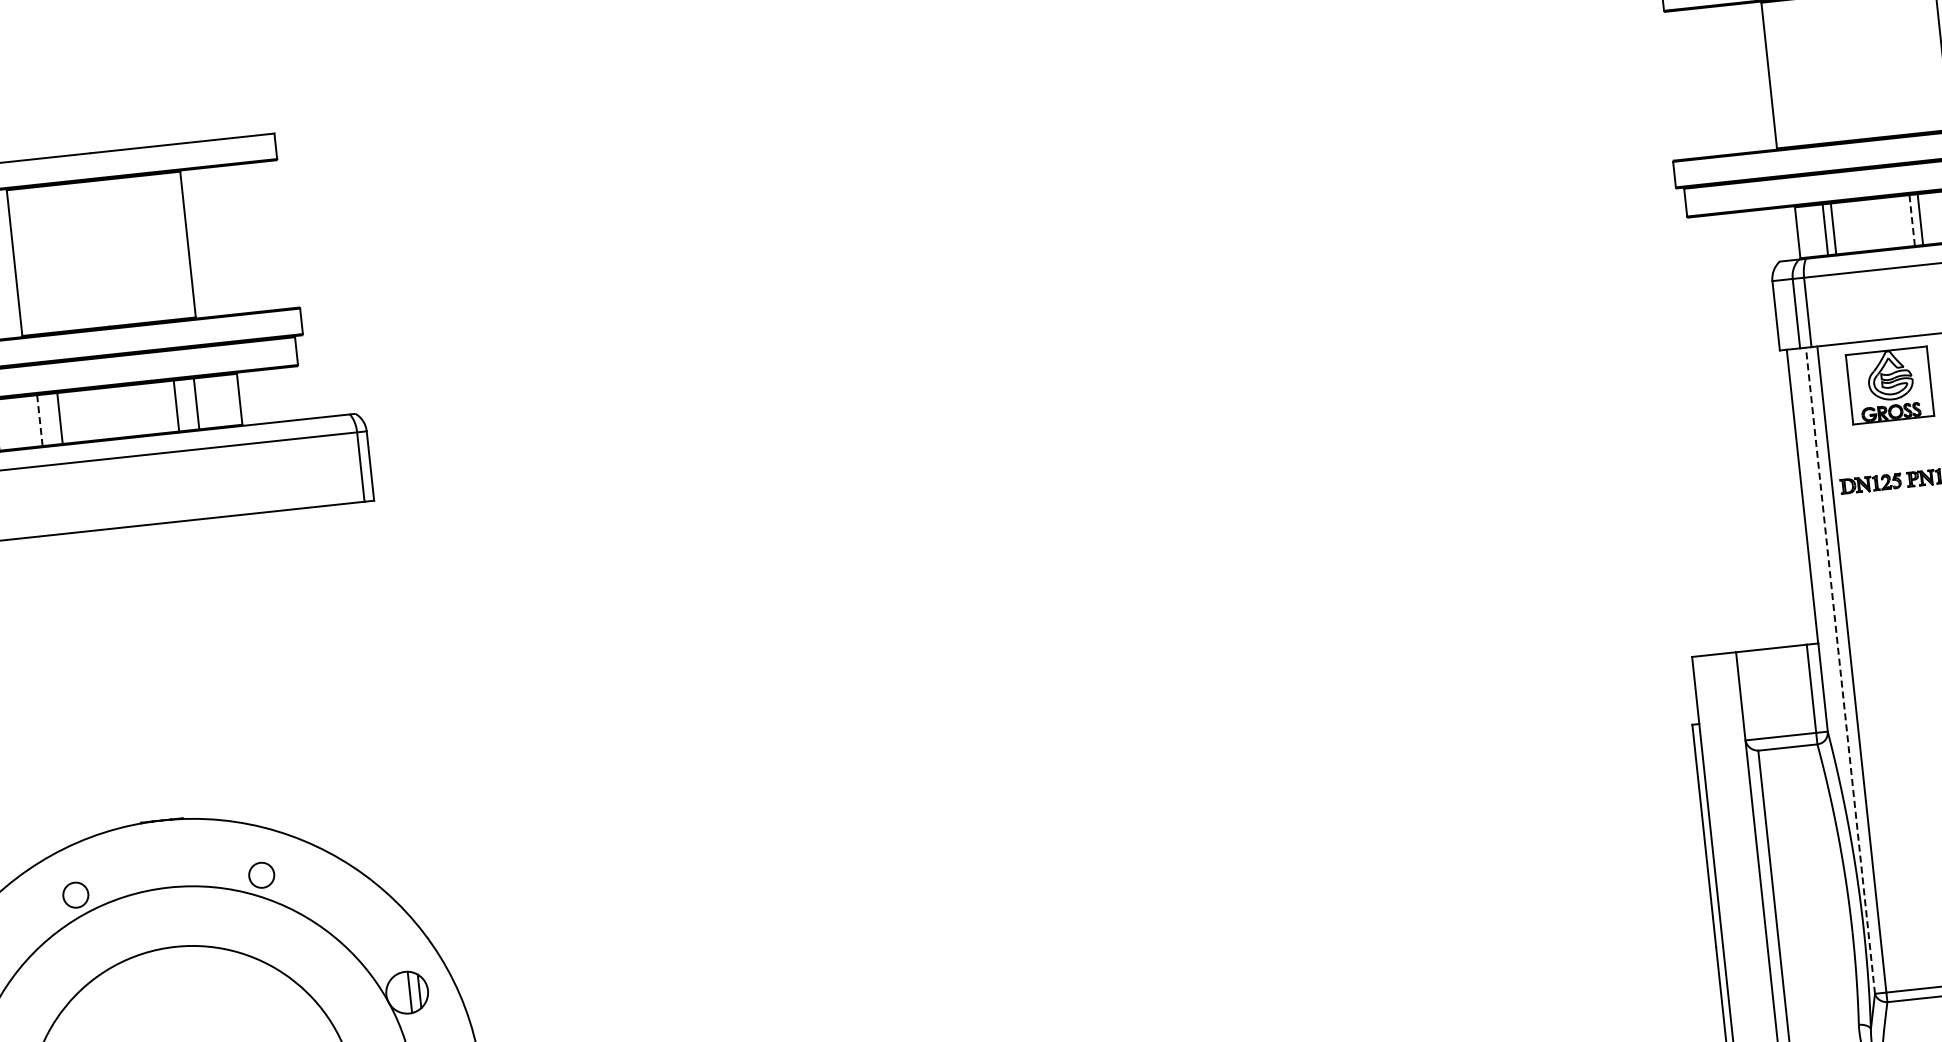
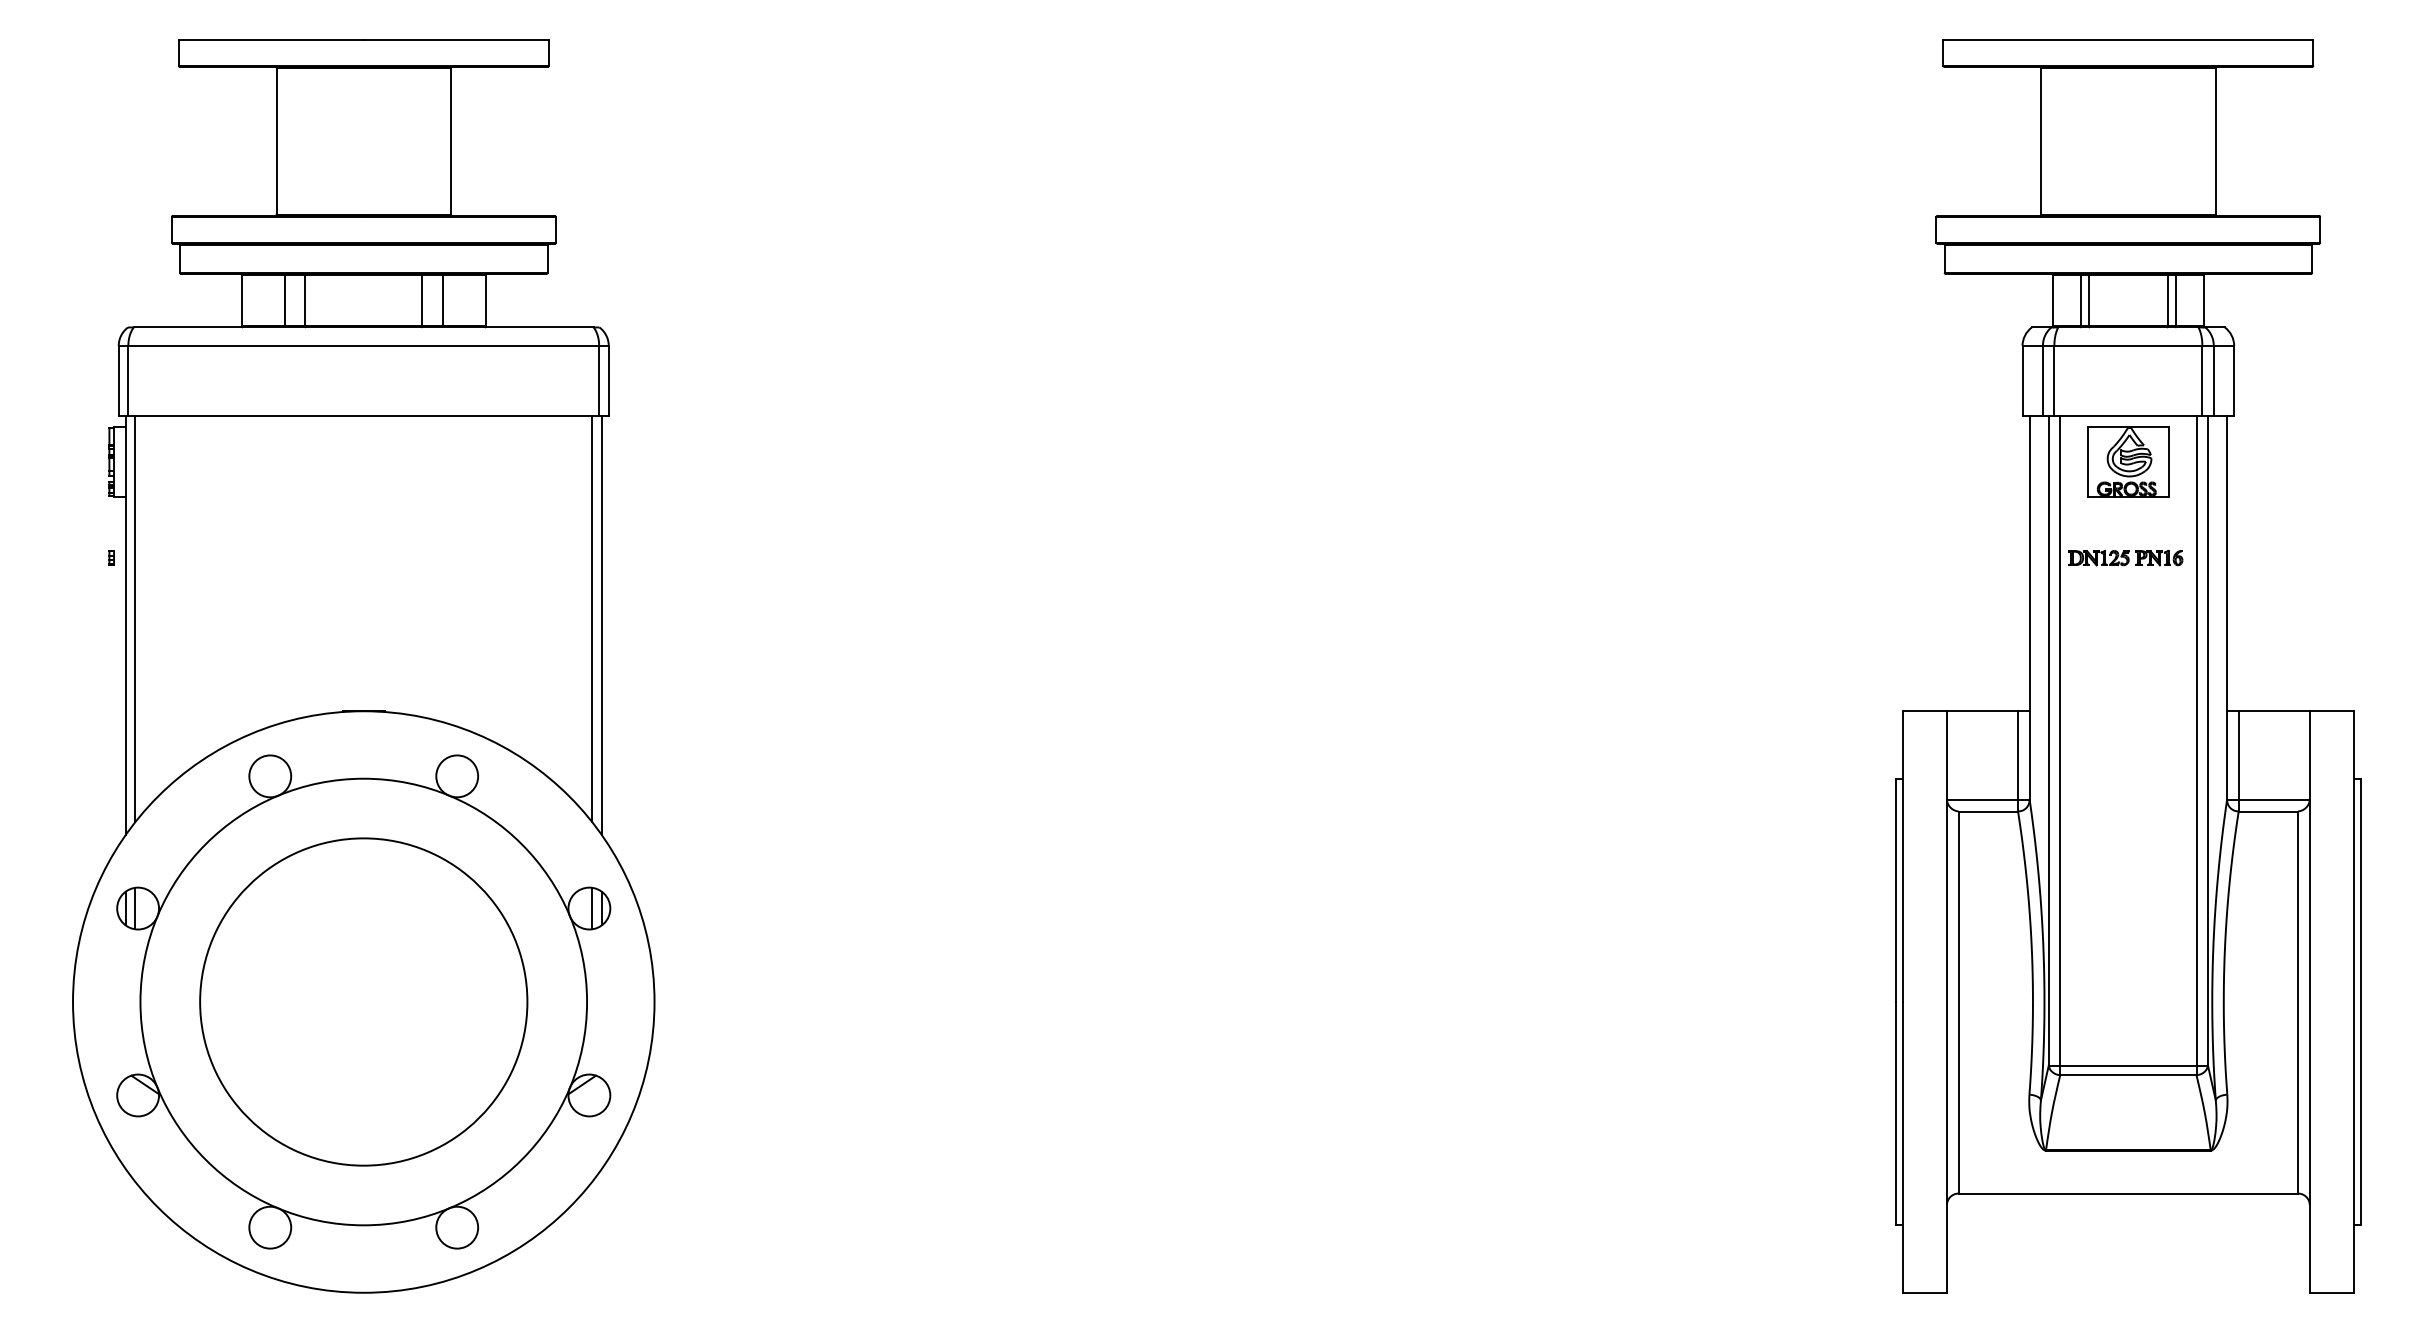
line: (1911, 220) -> (2167, 300), dashed -> solid
line: (39, 420) -> (284, 300), dashed -> solid
line: (1840, 670) -> (2048, 740), dashed -> solid
line: (379, 703) -> (592, 618), added
line: (389, 709) -> (601, 625), added
circle: (262, 875) -> (457, 776), size x1.67
circle: (76, 895) -> (270, 776), size x1.67

